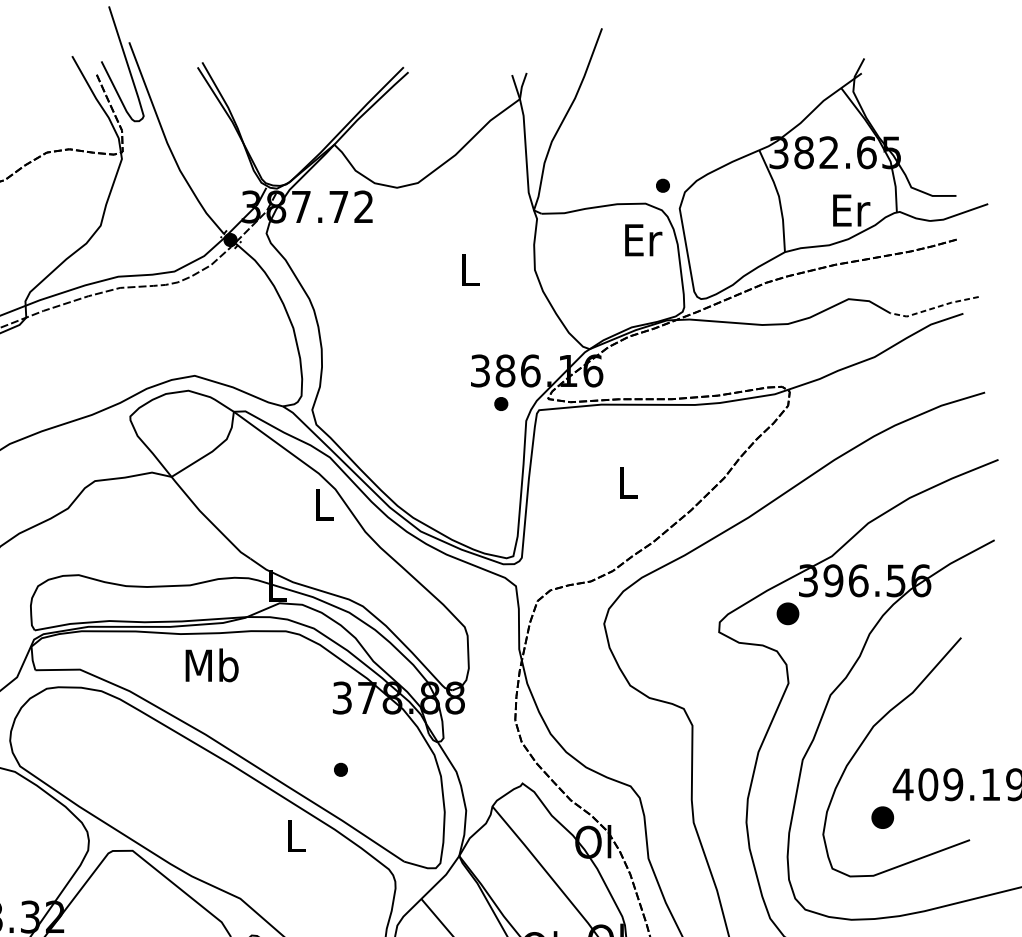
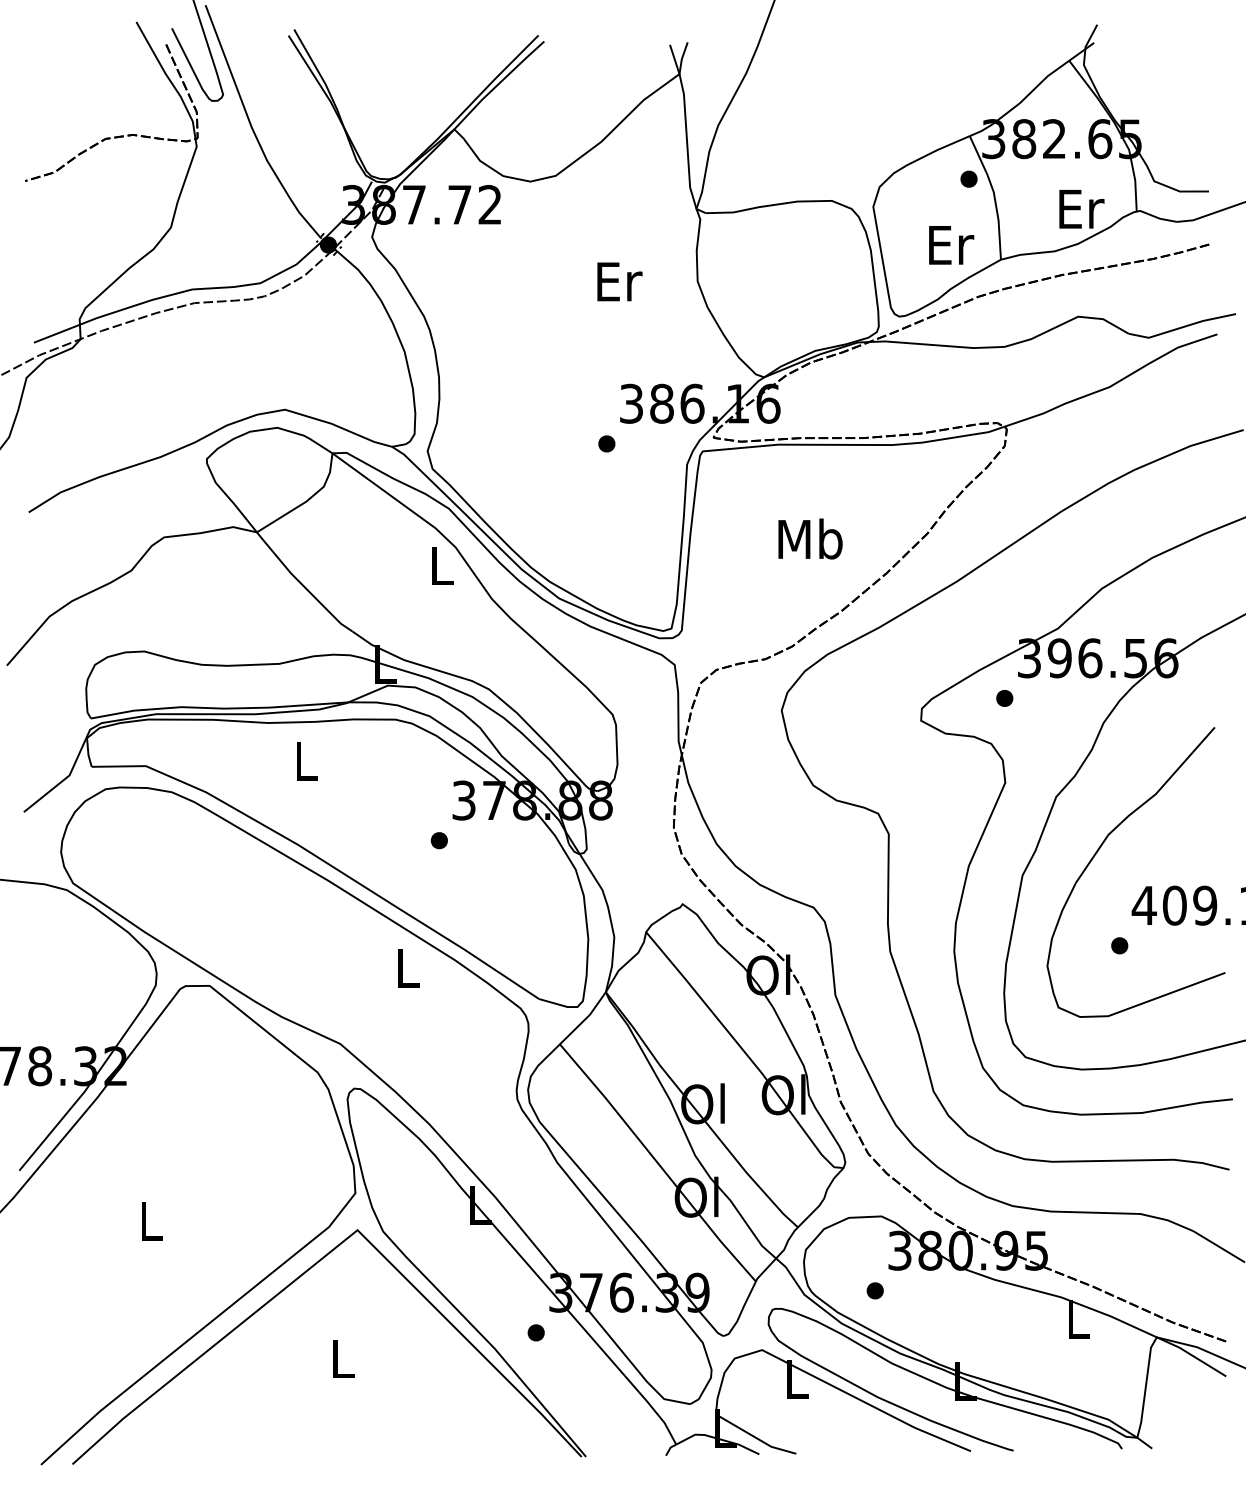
part: (662, 185) -> (968, 178), moved
text: (643, 240) -> (951, 245), moved
text: (470, 270) -> (619, 281), L -> Er
line: (933, 308) -> (1181, 327), dashed -> solid
part: (500, 403) -> (606, 443), moved
text: (627, 481) -> (810, 538), L -> Mb
part: (787, 613) -> (1004, 698), size x0.62
text: (212, 665) -> (306, 760), Mb -> L
part: (340, 769) -> (438, 840), moved
part: (882, 817) -> (1119, 945), size x0.62

